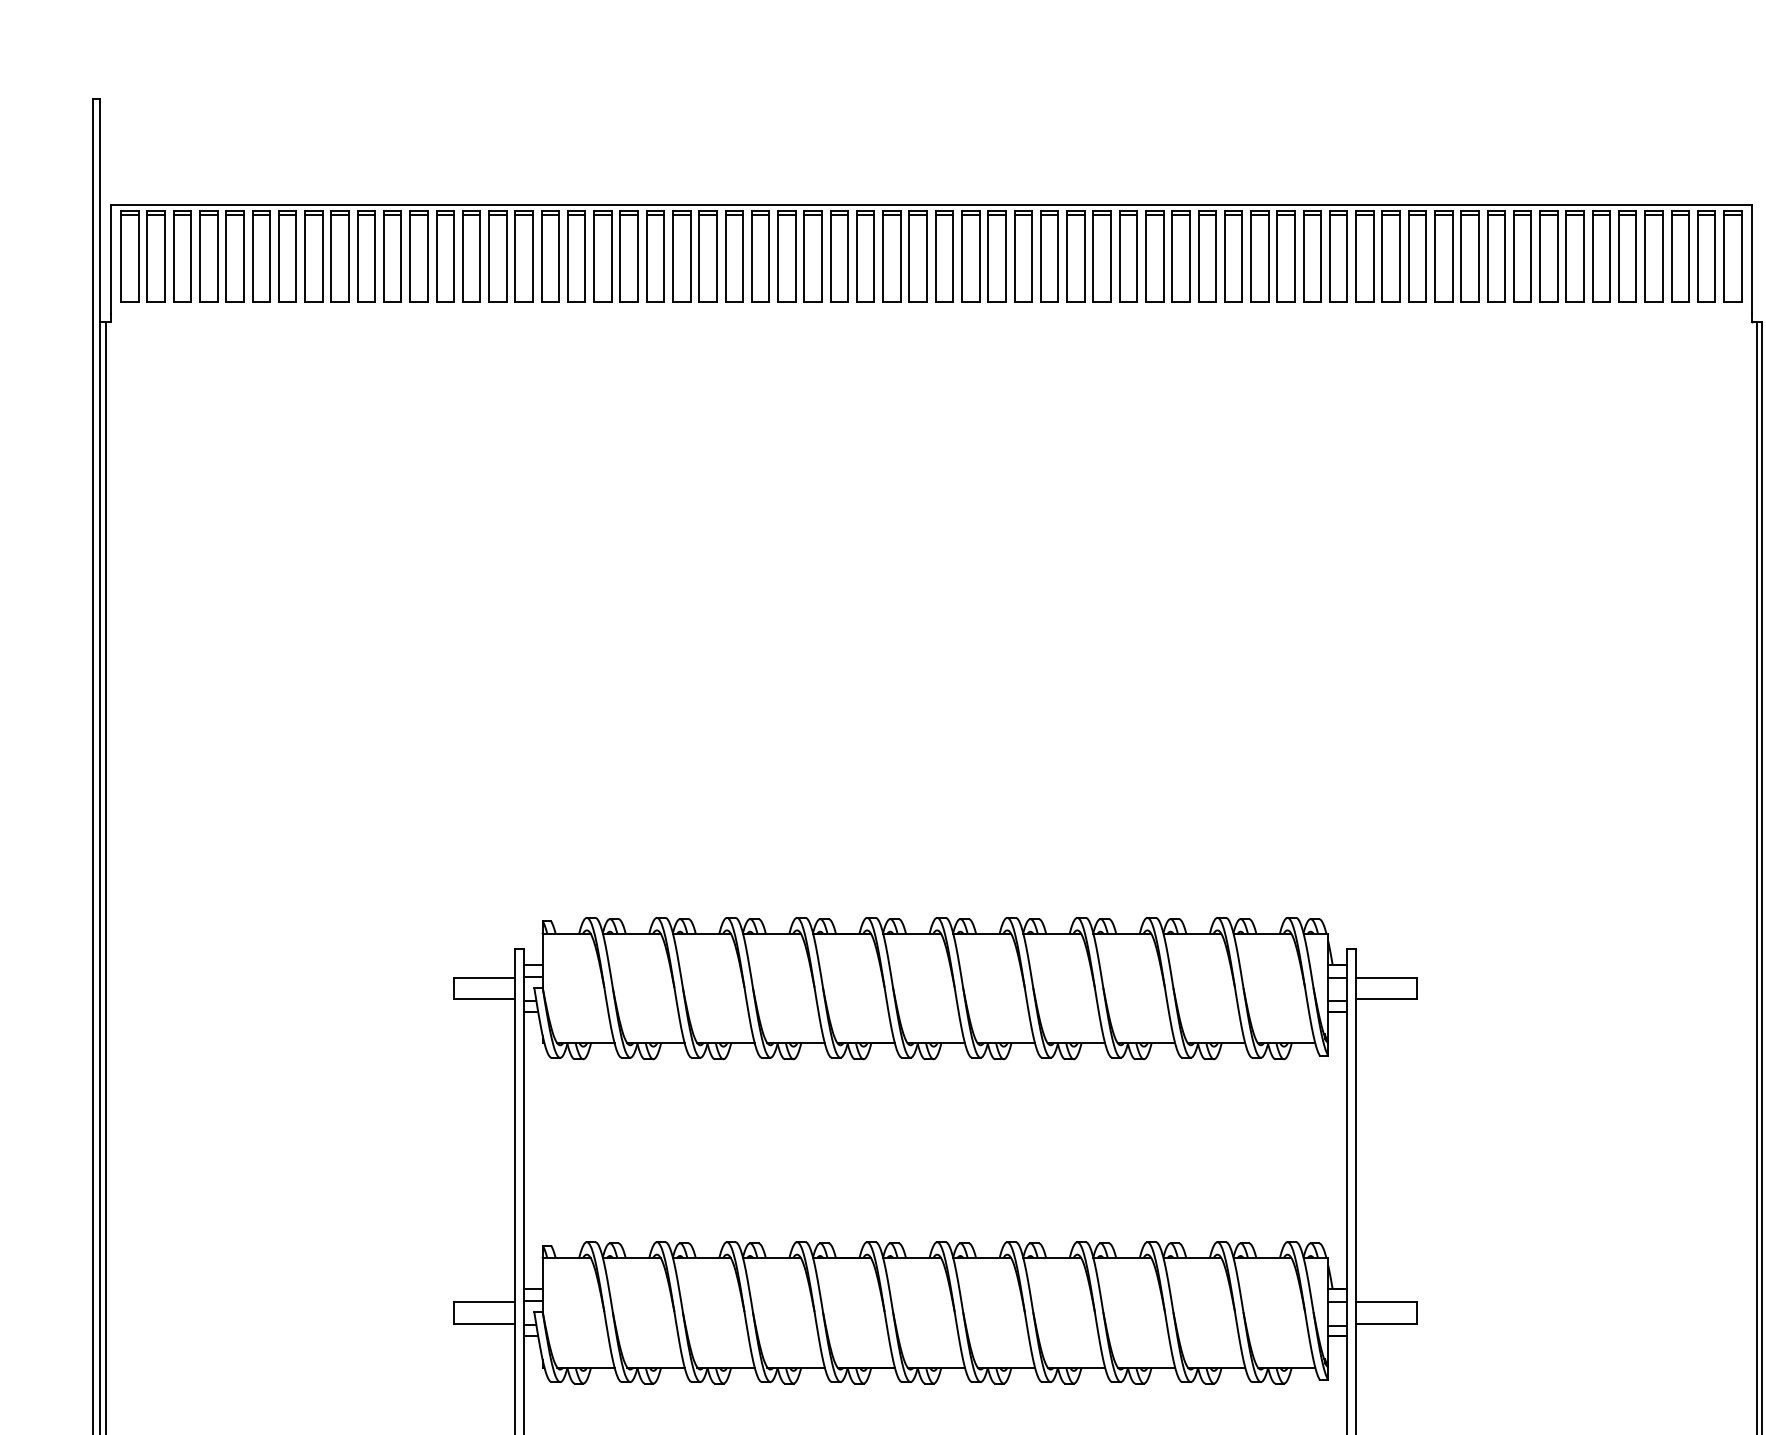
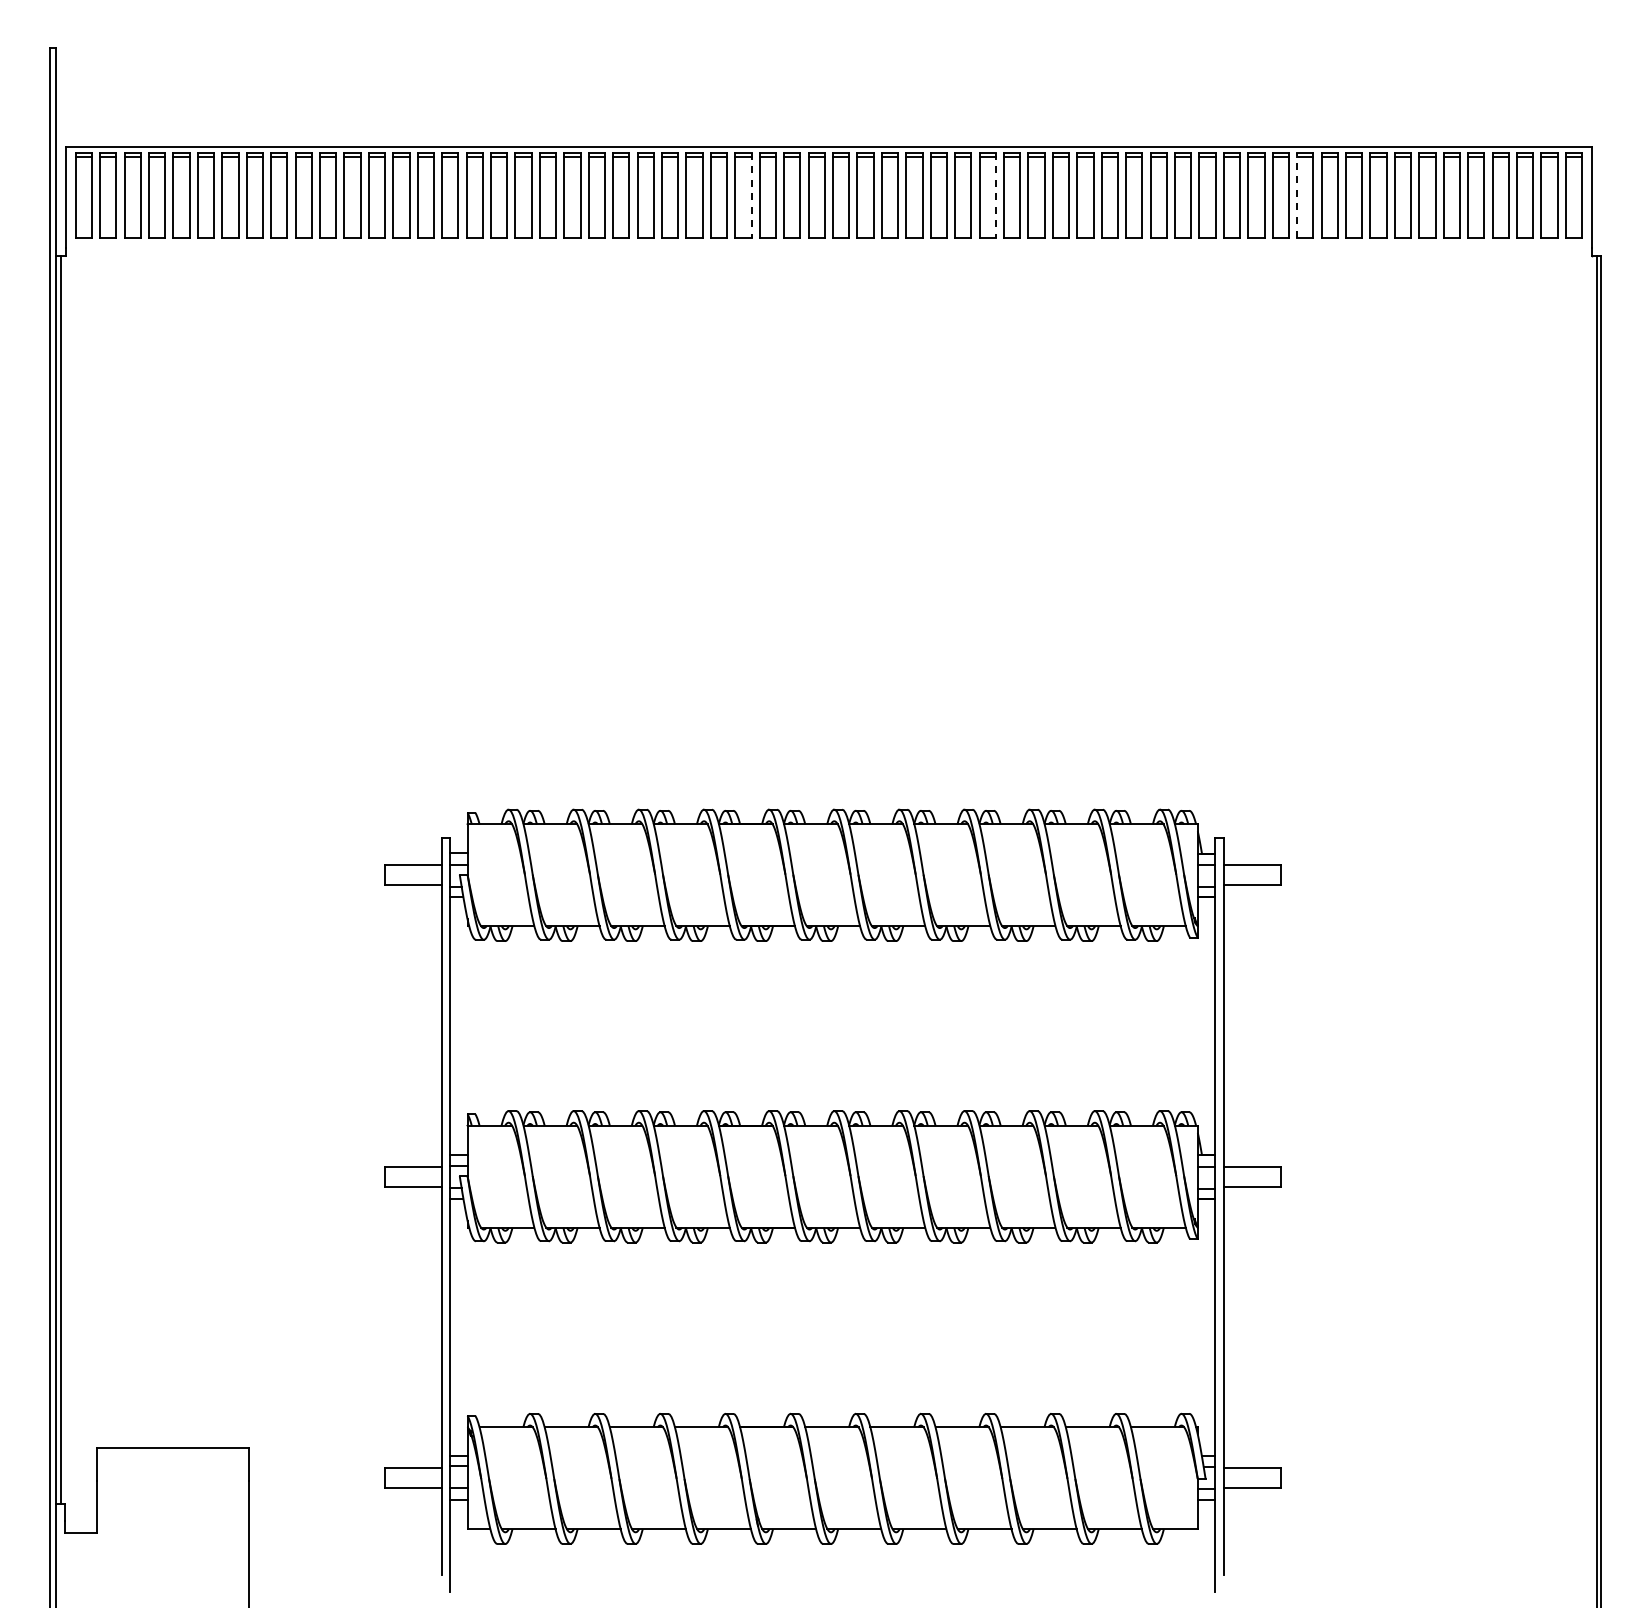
line: (1435, 256) -> (1297, 194), solid -> dashed
line: (848, 257) -> (751, 195), solid -> dashed
line: (1110, 257) -> (995, 195), solid -> dashed

